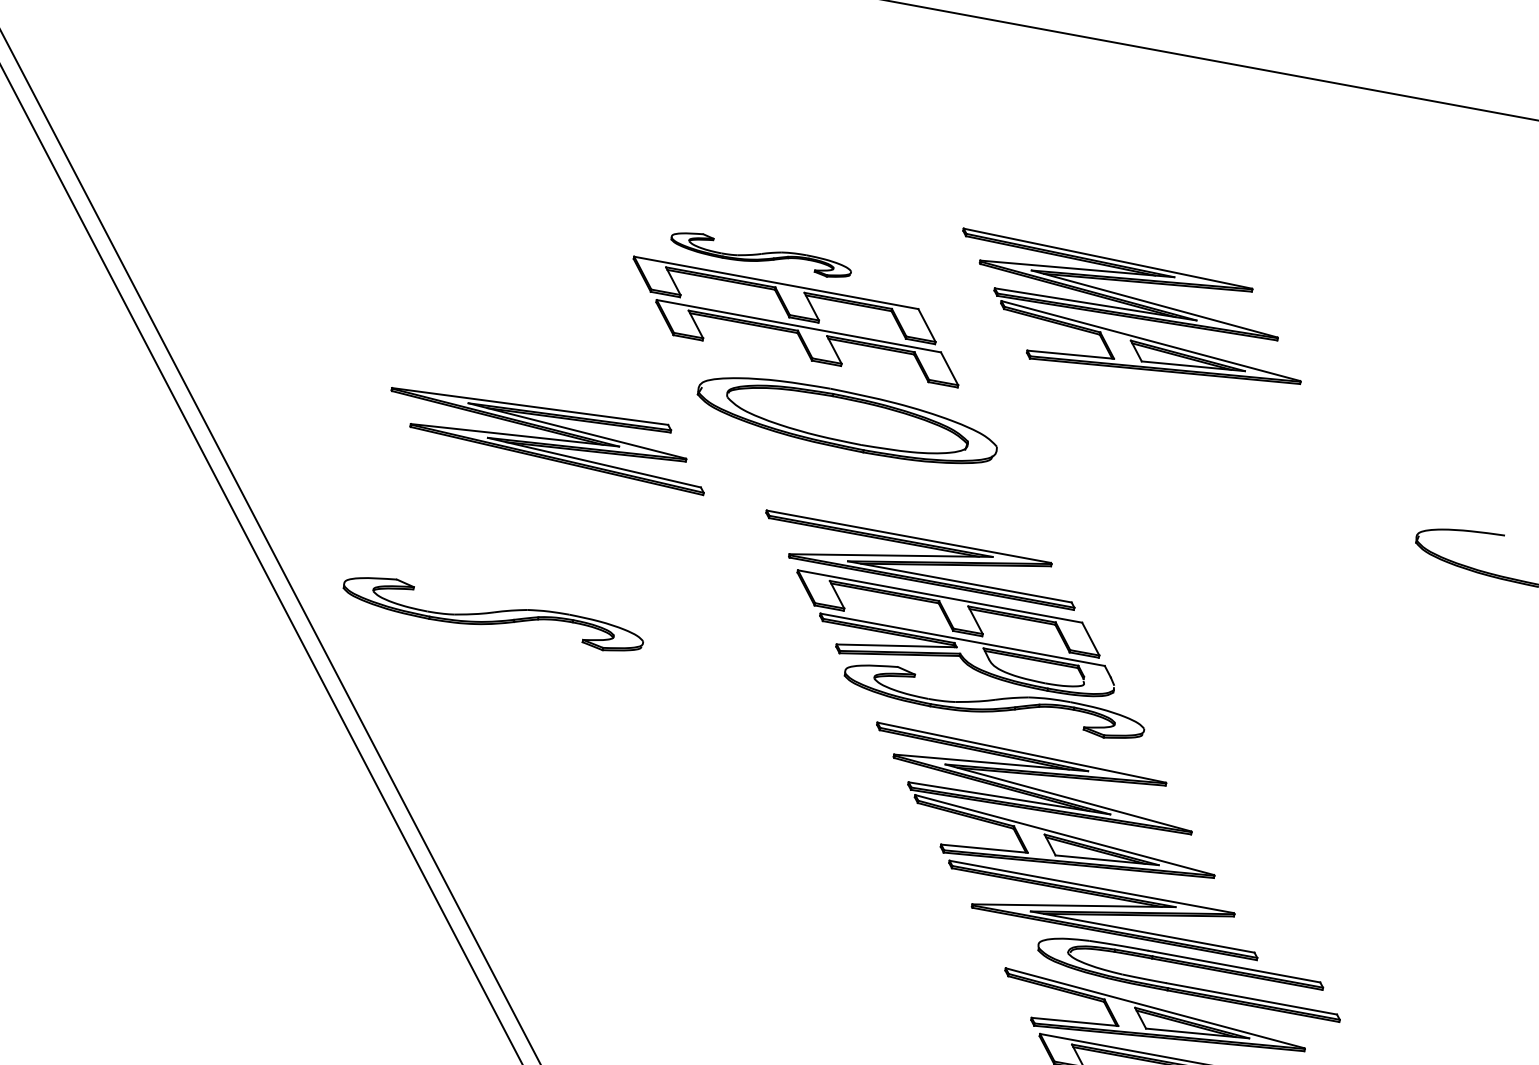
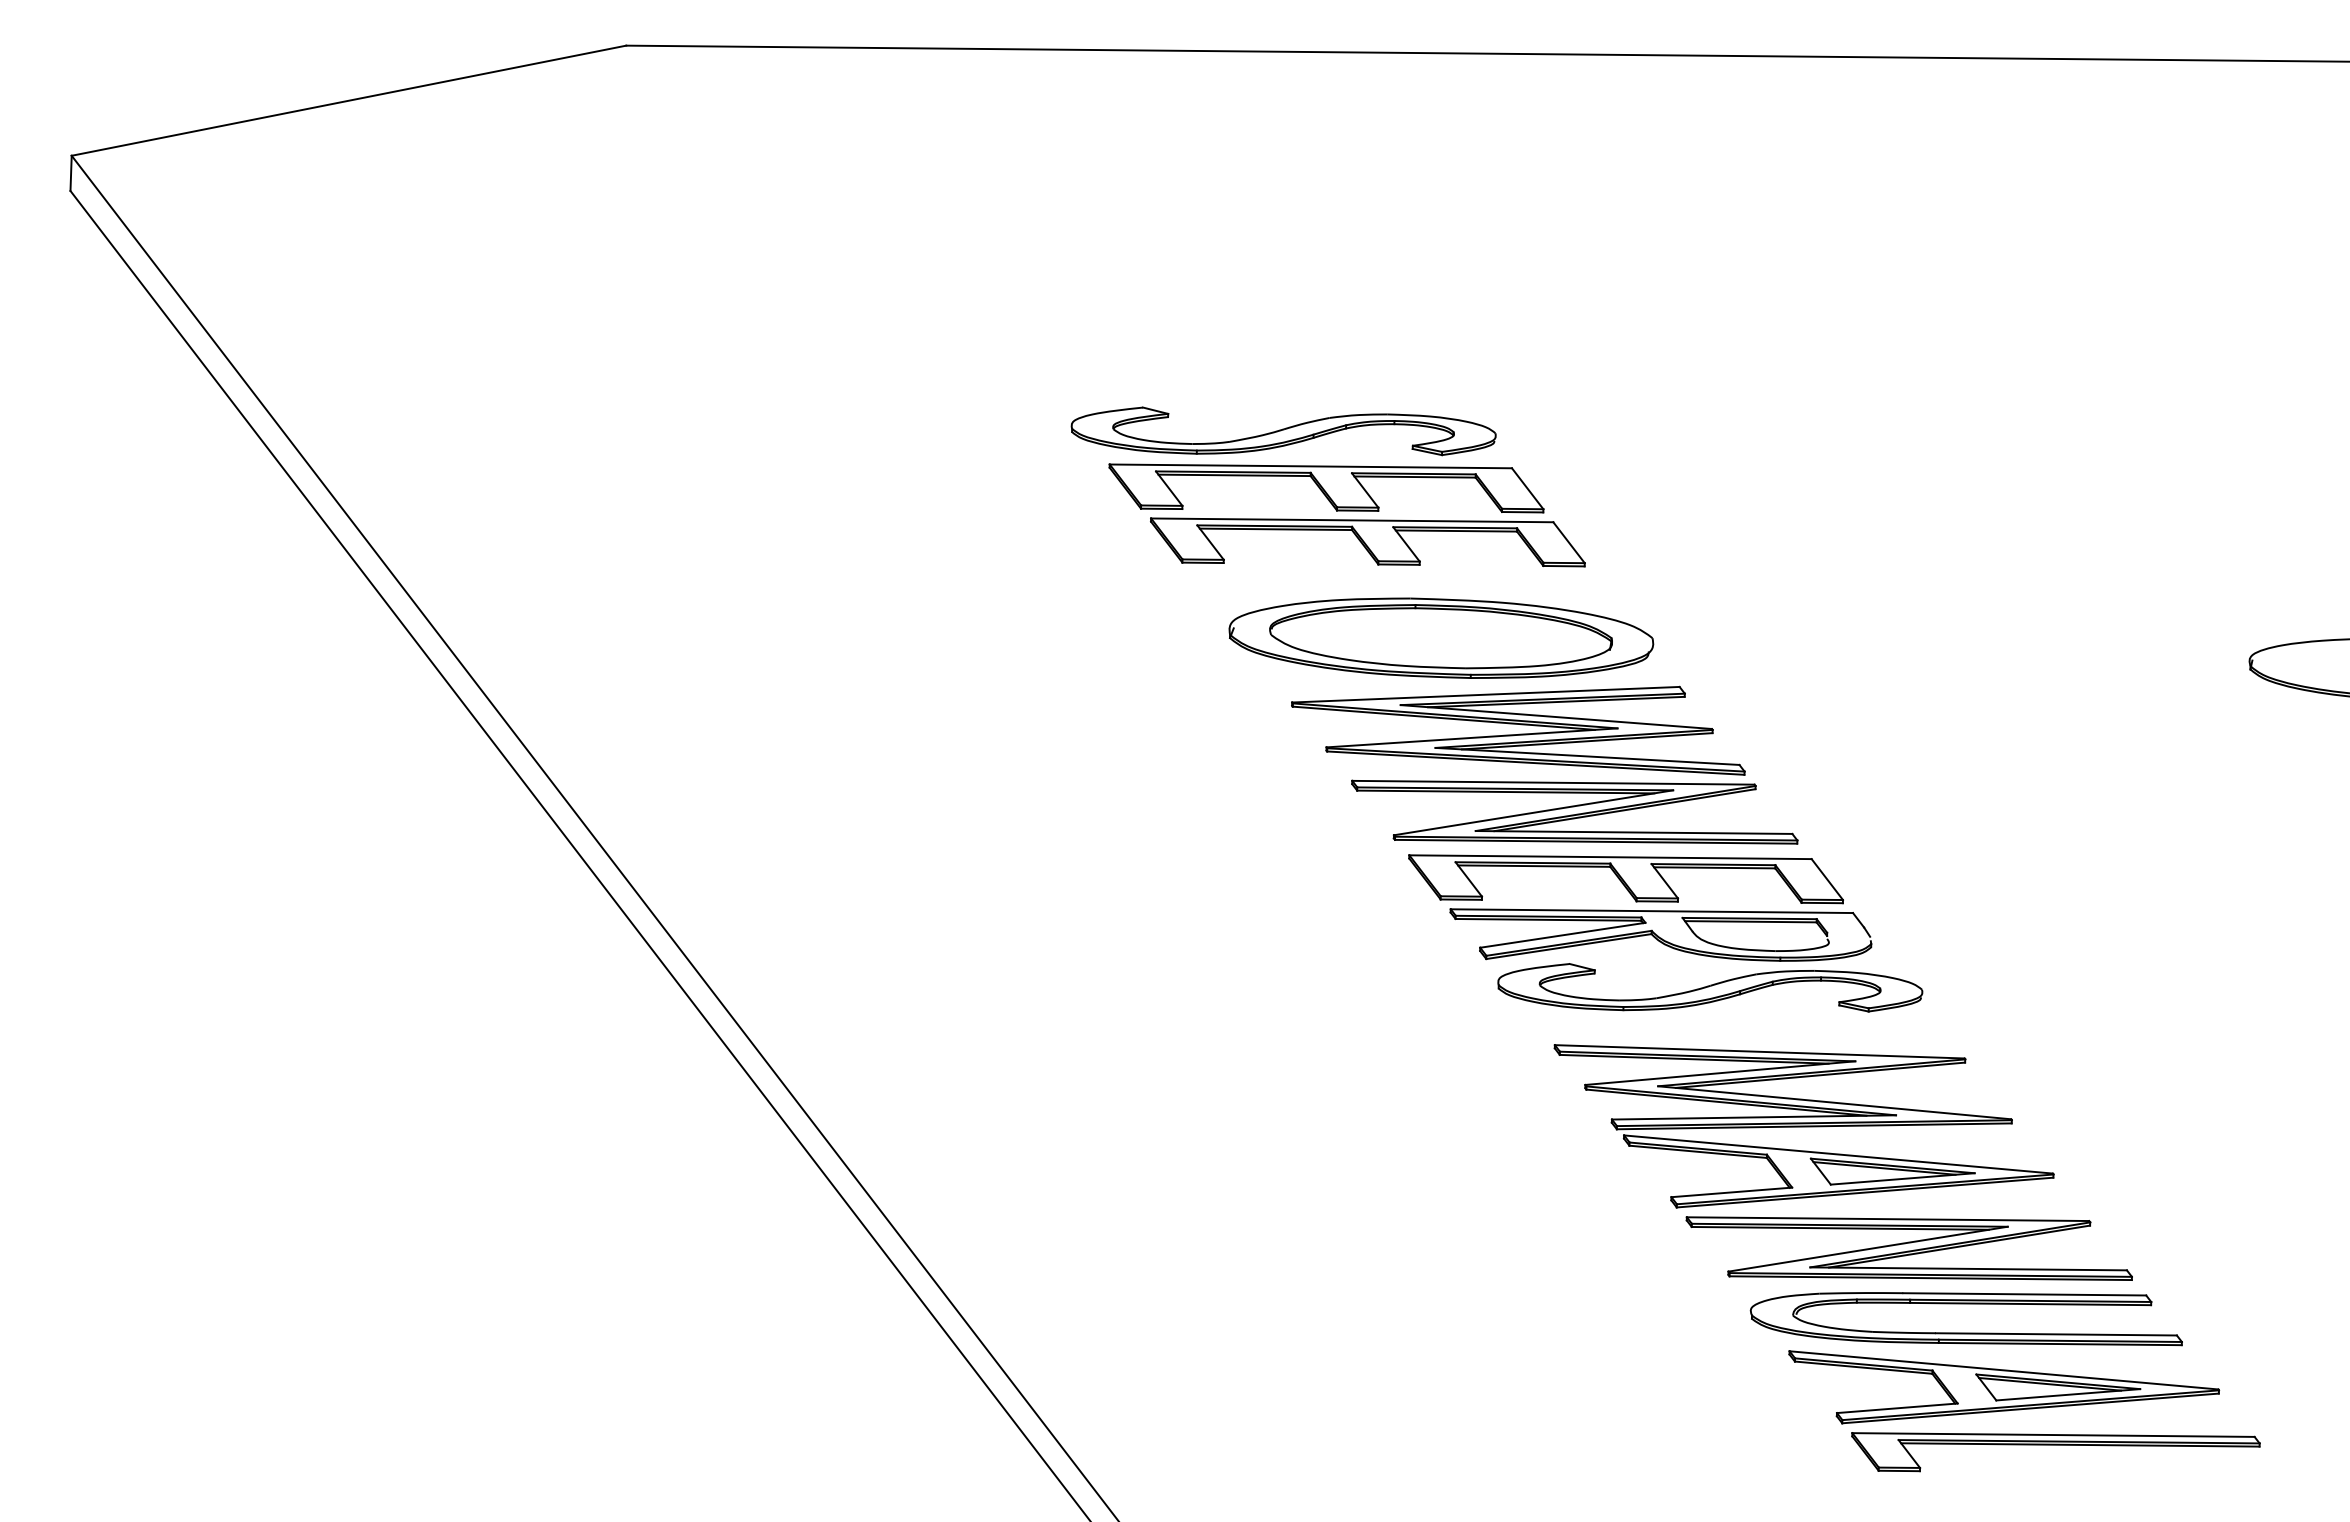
part: (761, 254) -> (1283, 431), size x1.67
part: (1129, 316) -> (1803, 428), removed
part: (548, 435) -> (1518, 730), moved
part: (493, 613) -> (1002, 987), removed
part: (1187, 986) -> (1965, 1332), moved

